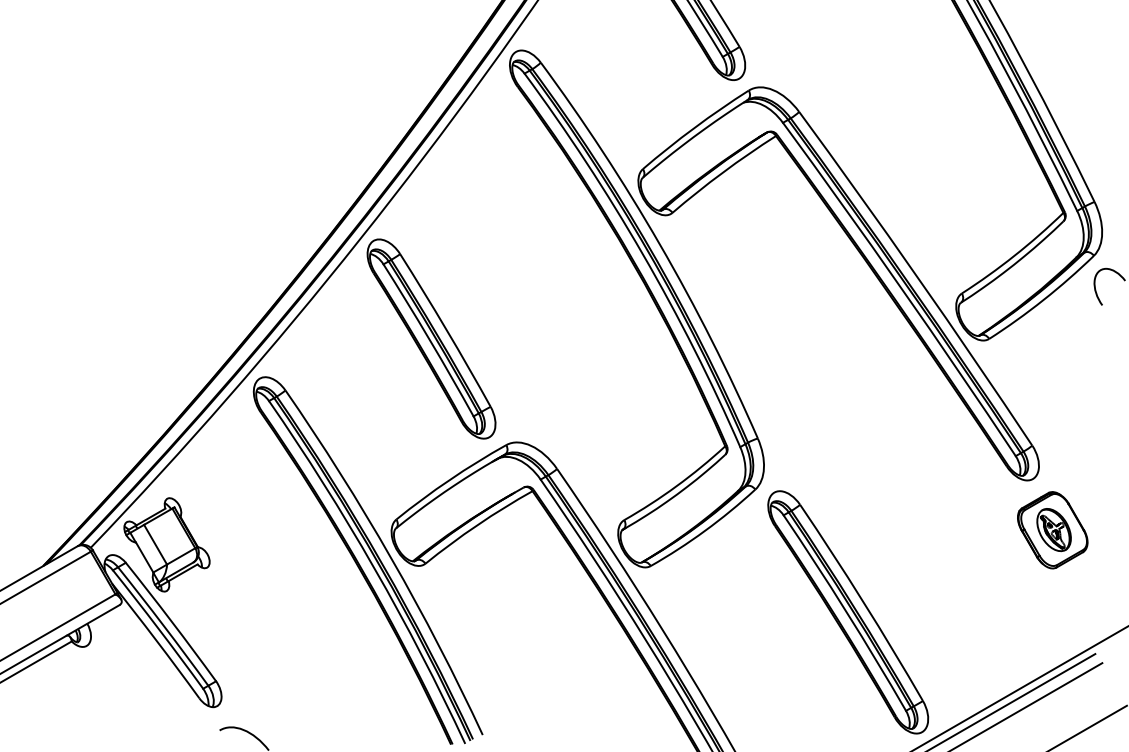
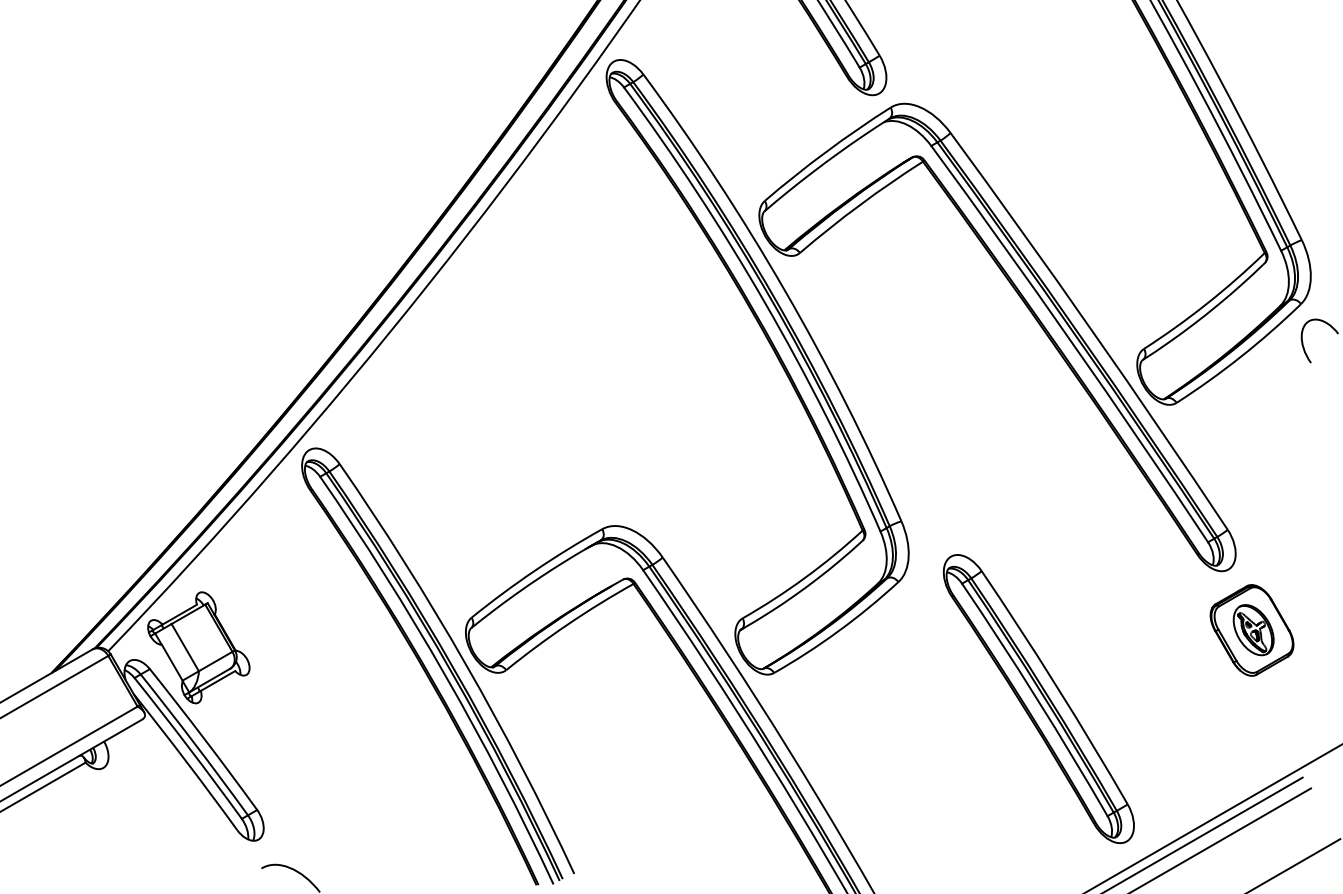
part: (431, 338) -> (513, 402), removed
part: (847, 612) -> (1038, 699), moved

